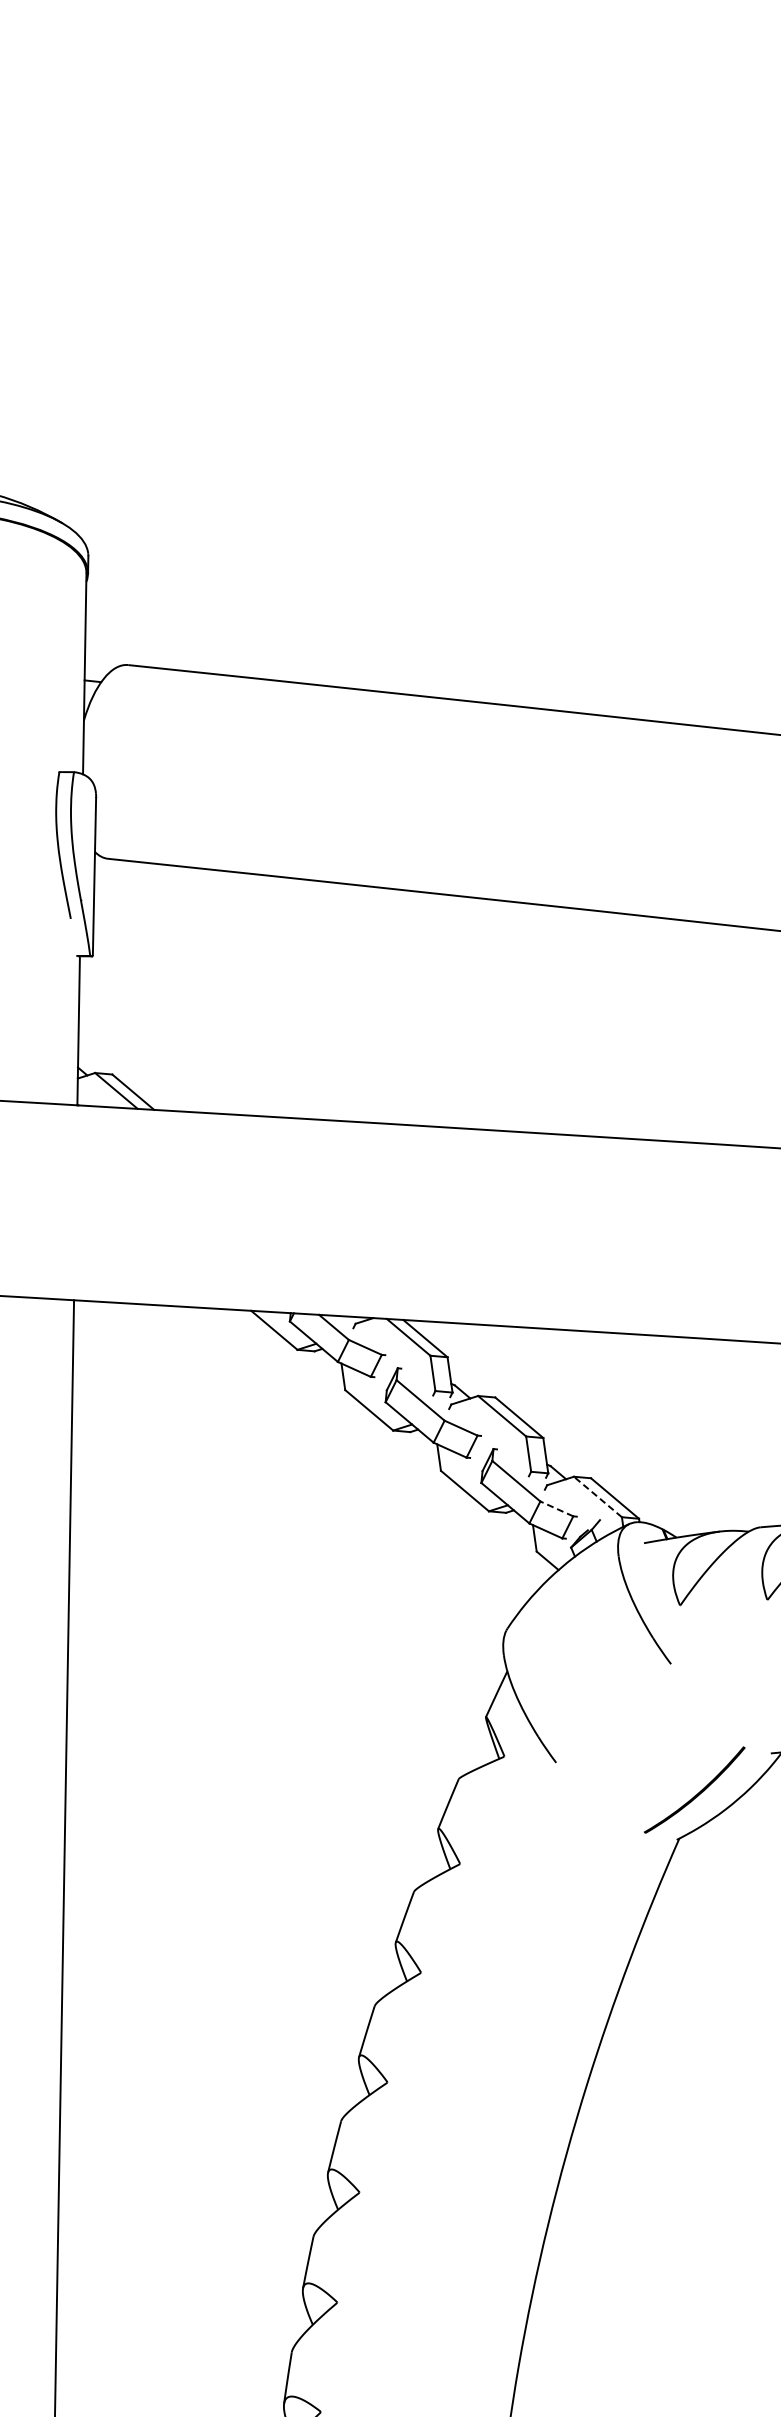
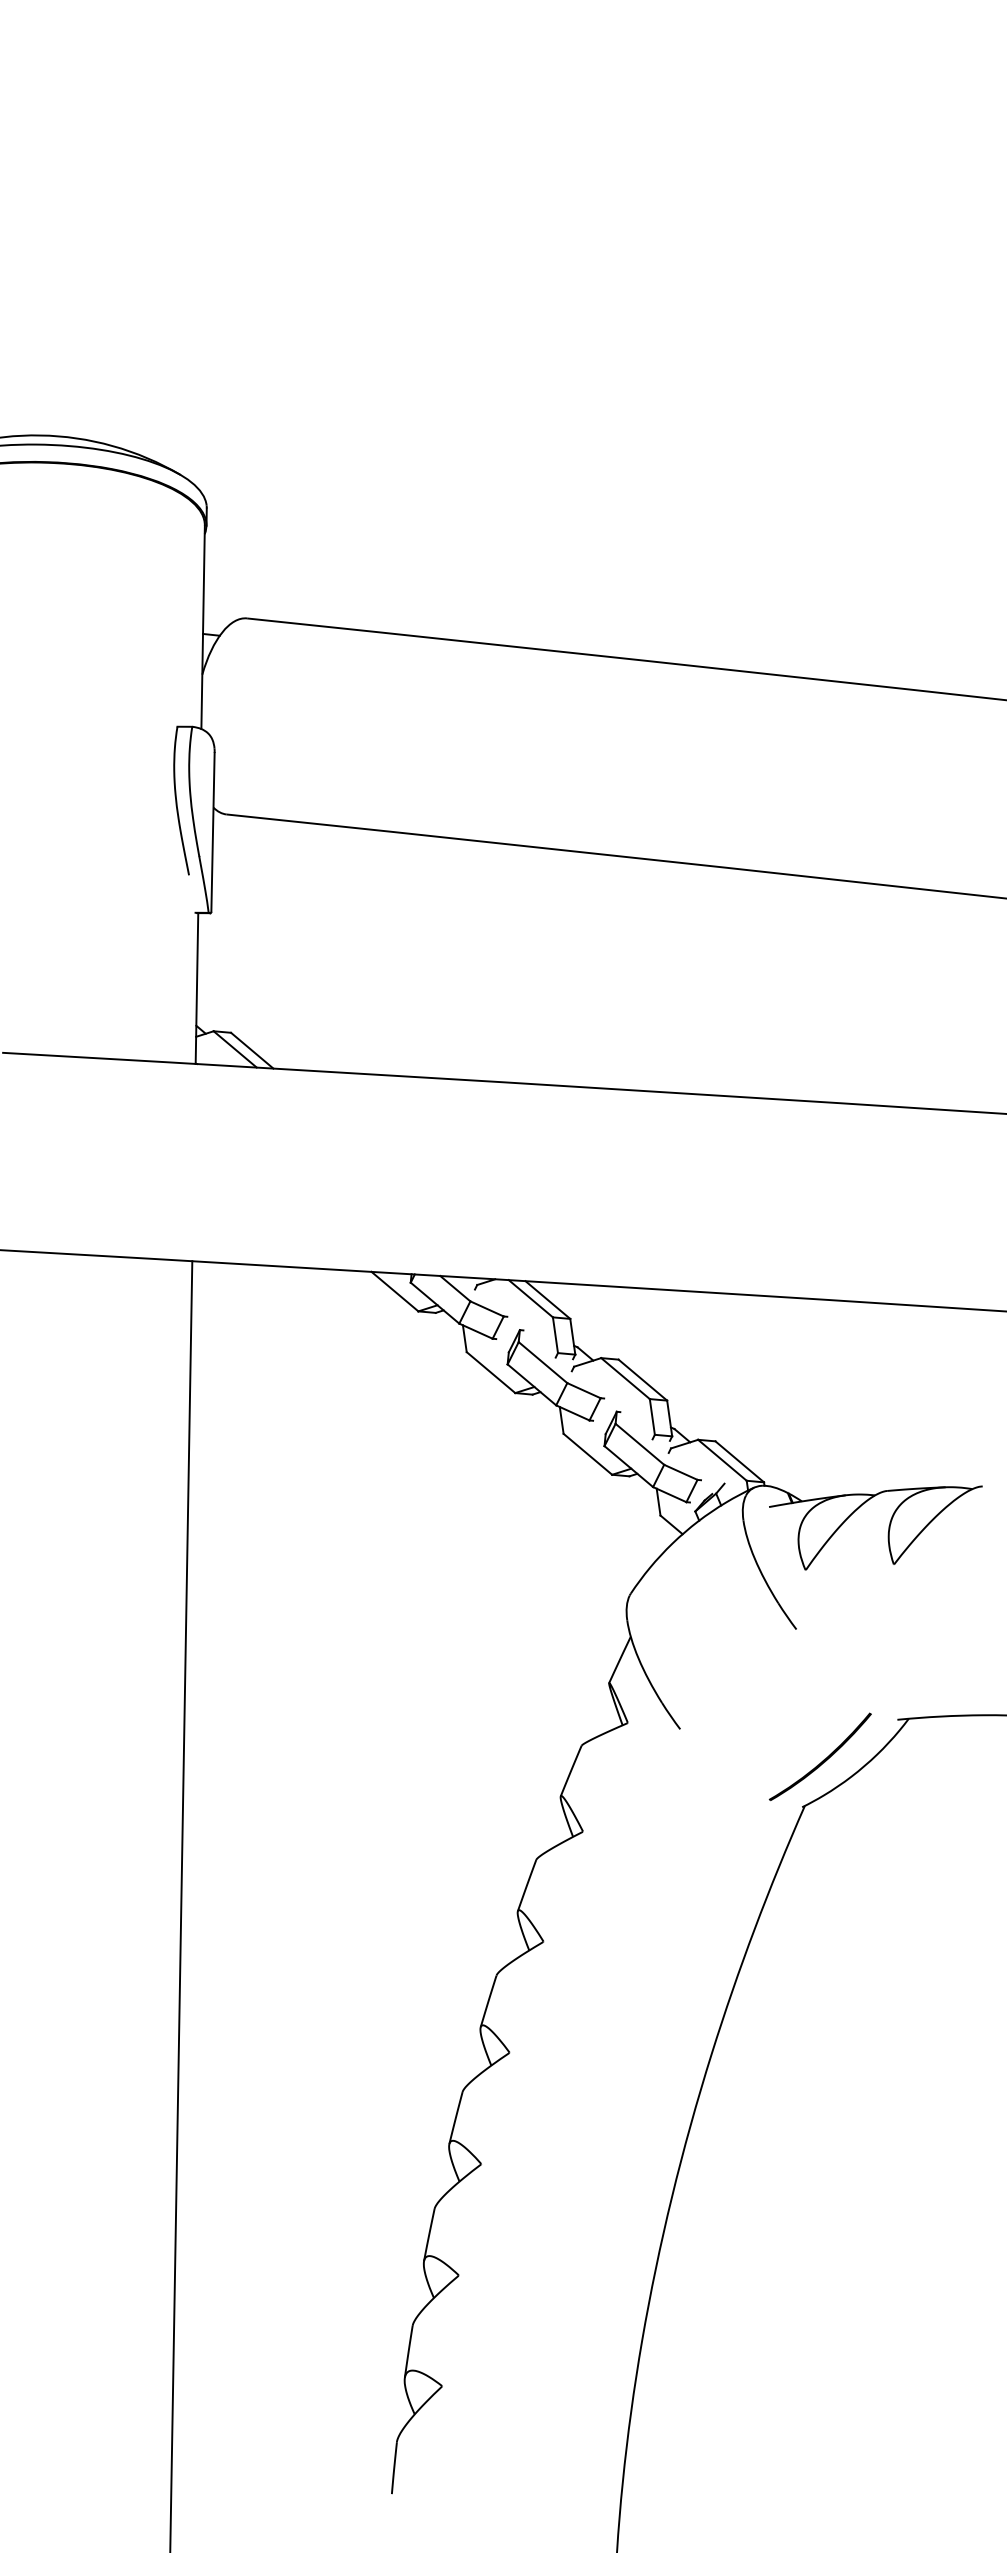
line: (597, 1497) -> (722, 1460), dashed -> solid
line: (556, 1509) -> (680, 1472), dashed -> solid

